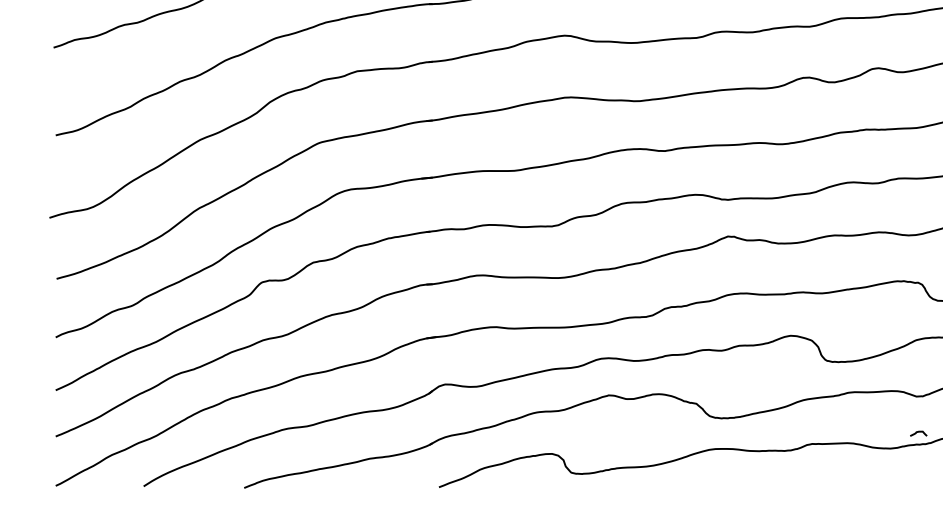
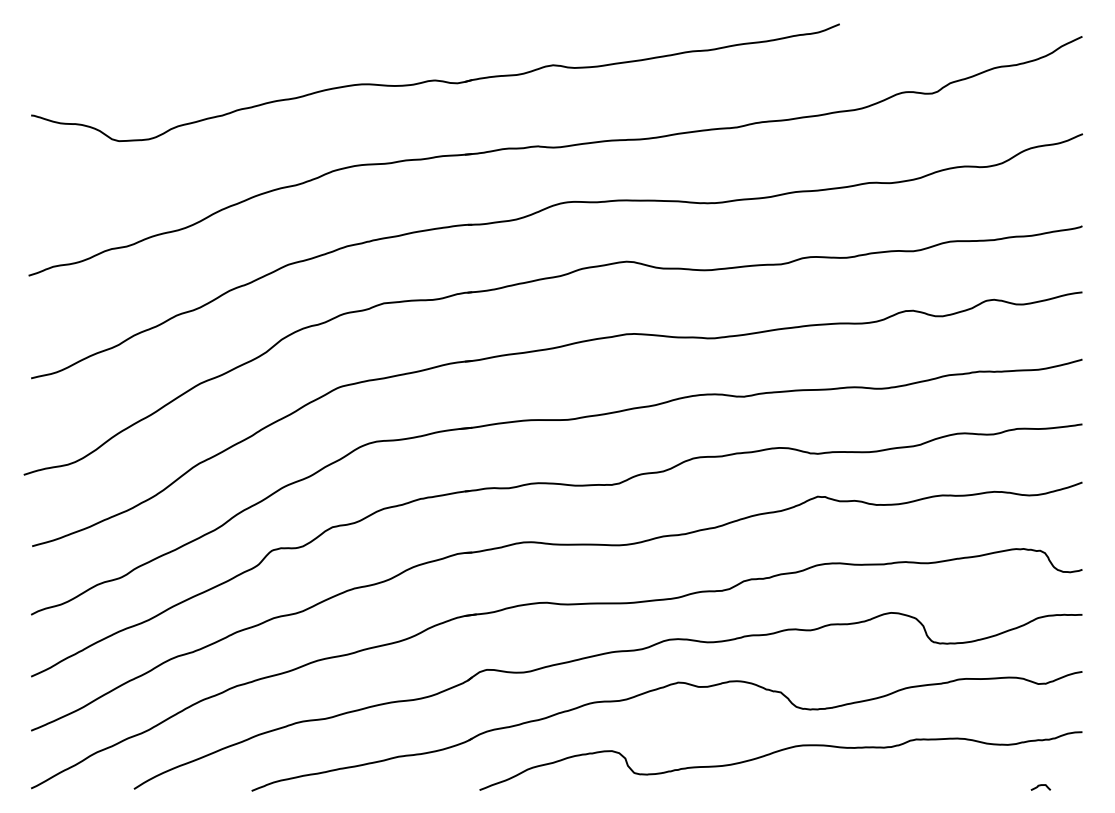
curve: (918, 432) -> (1040, 786), moved

